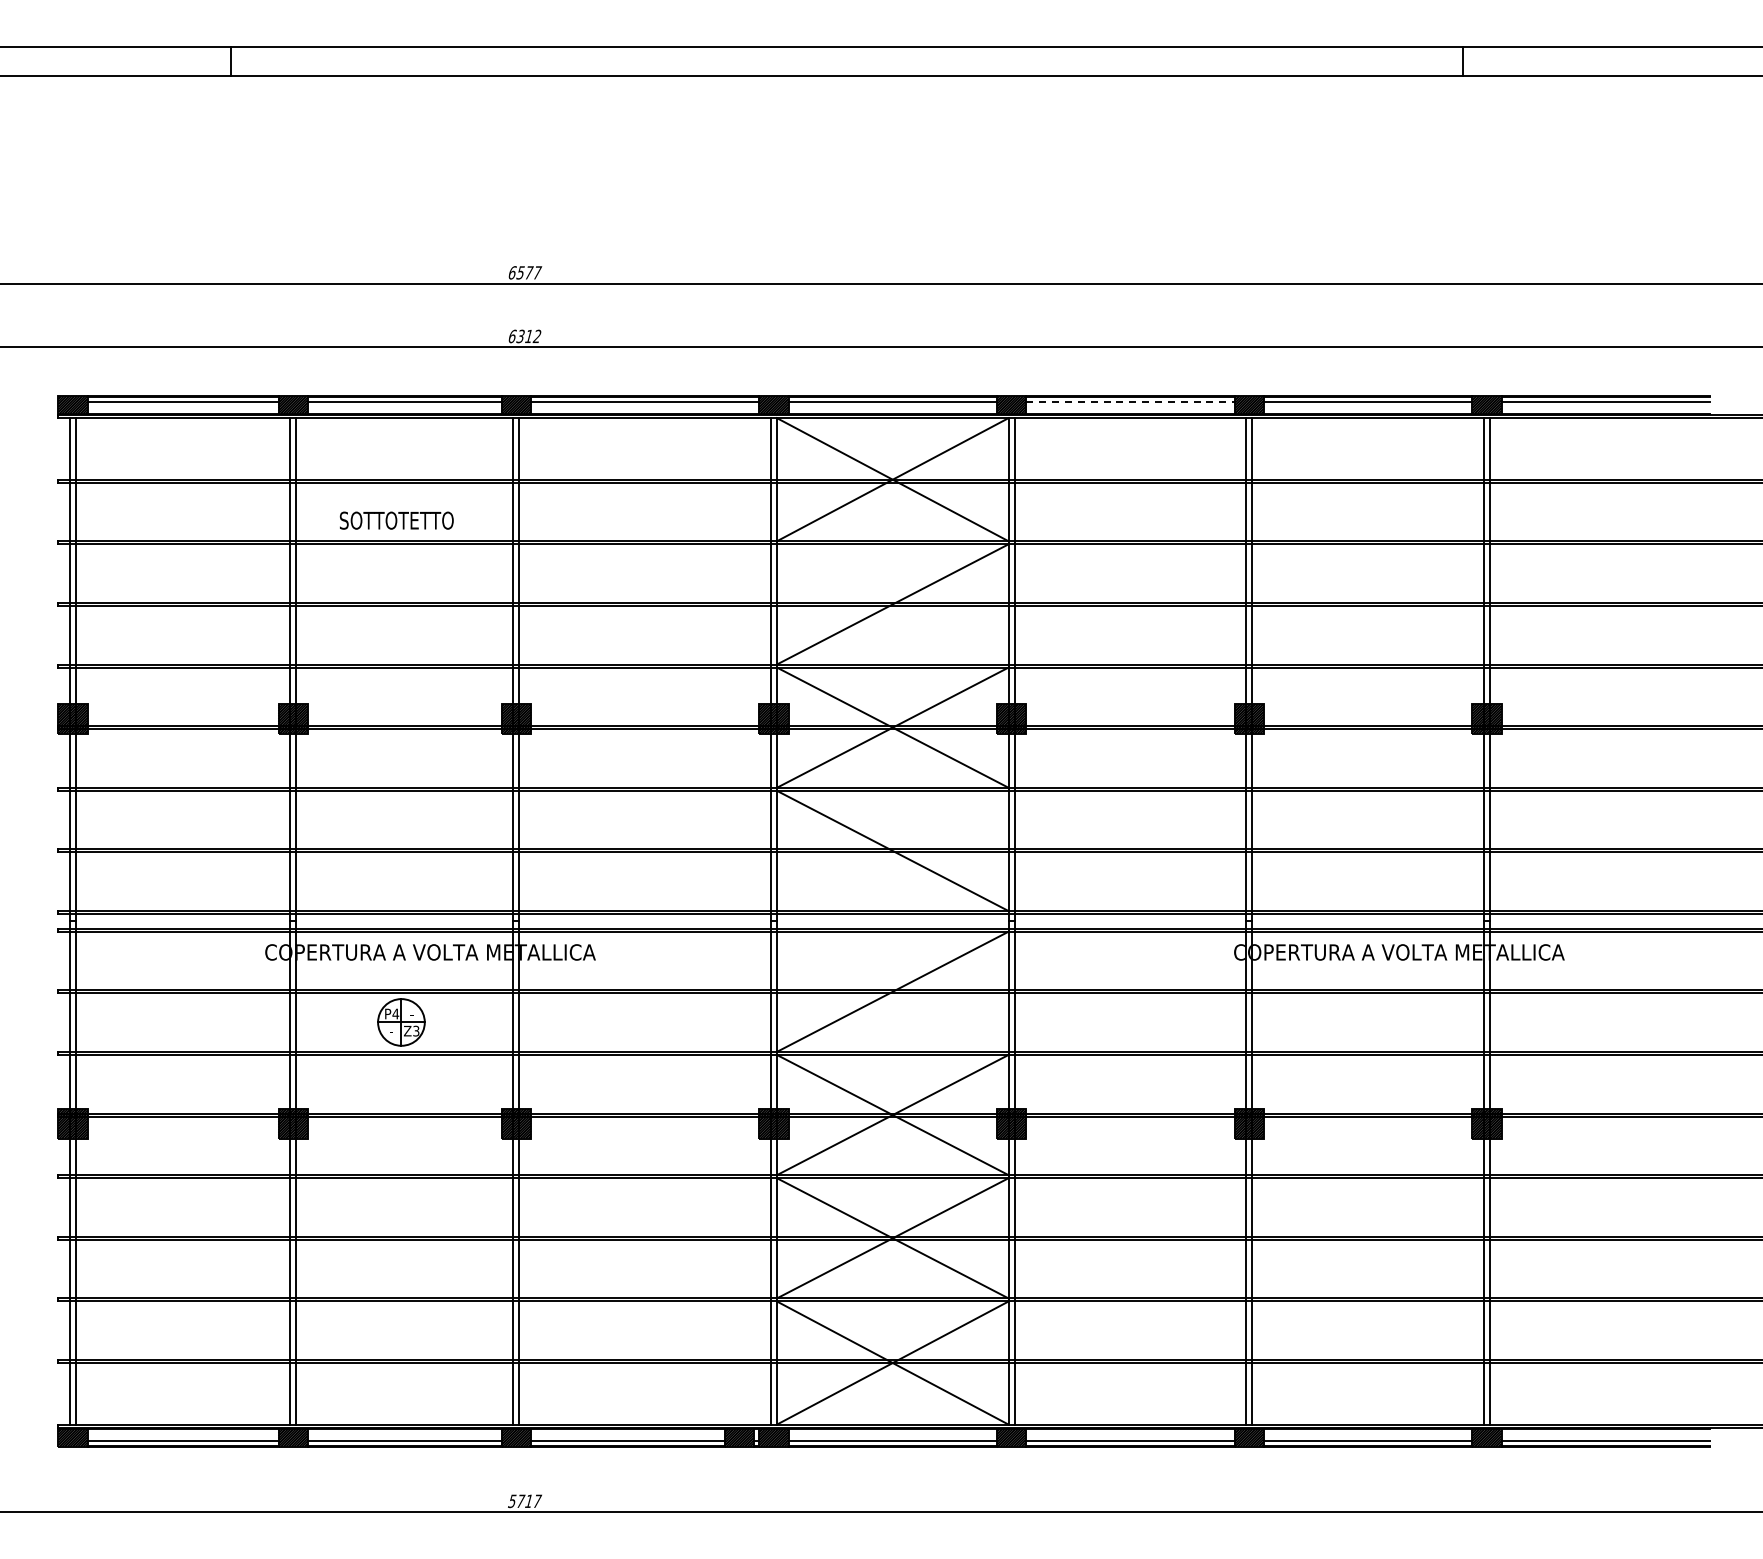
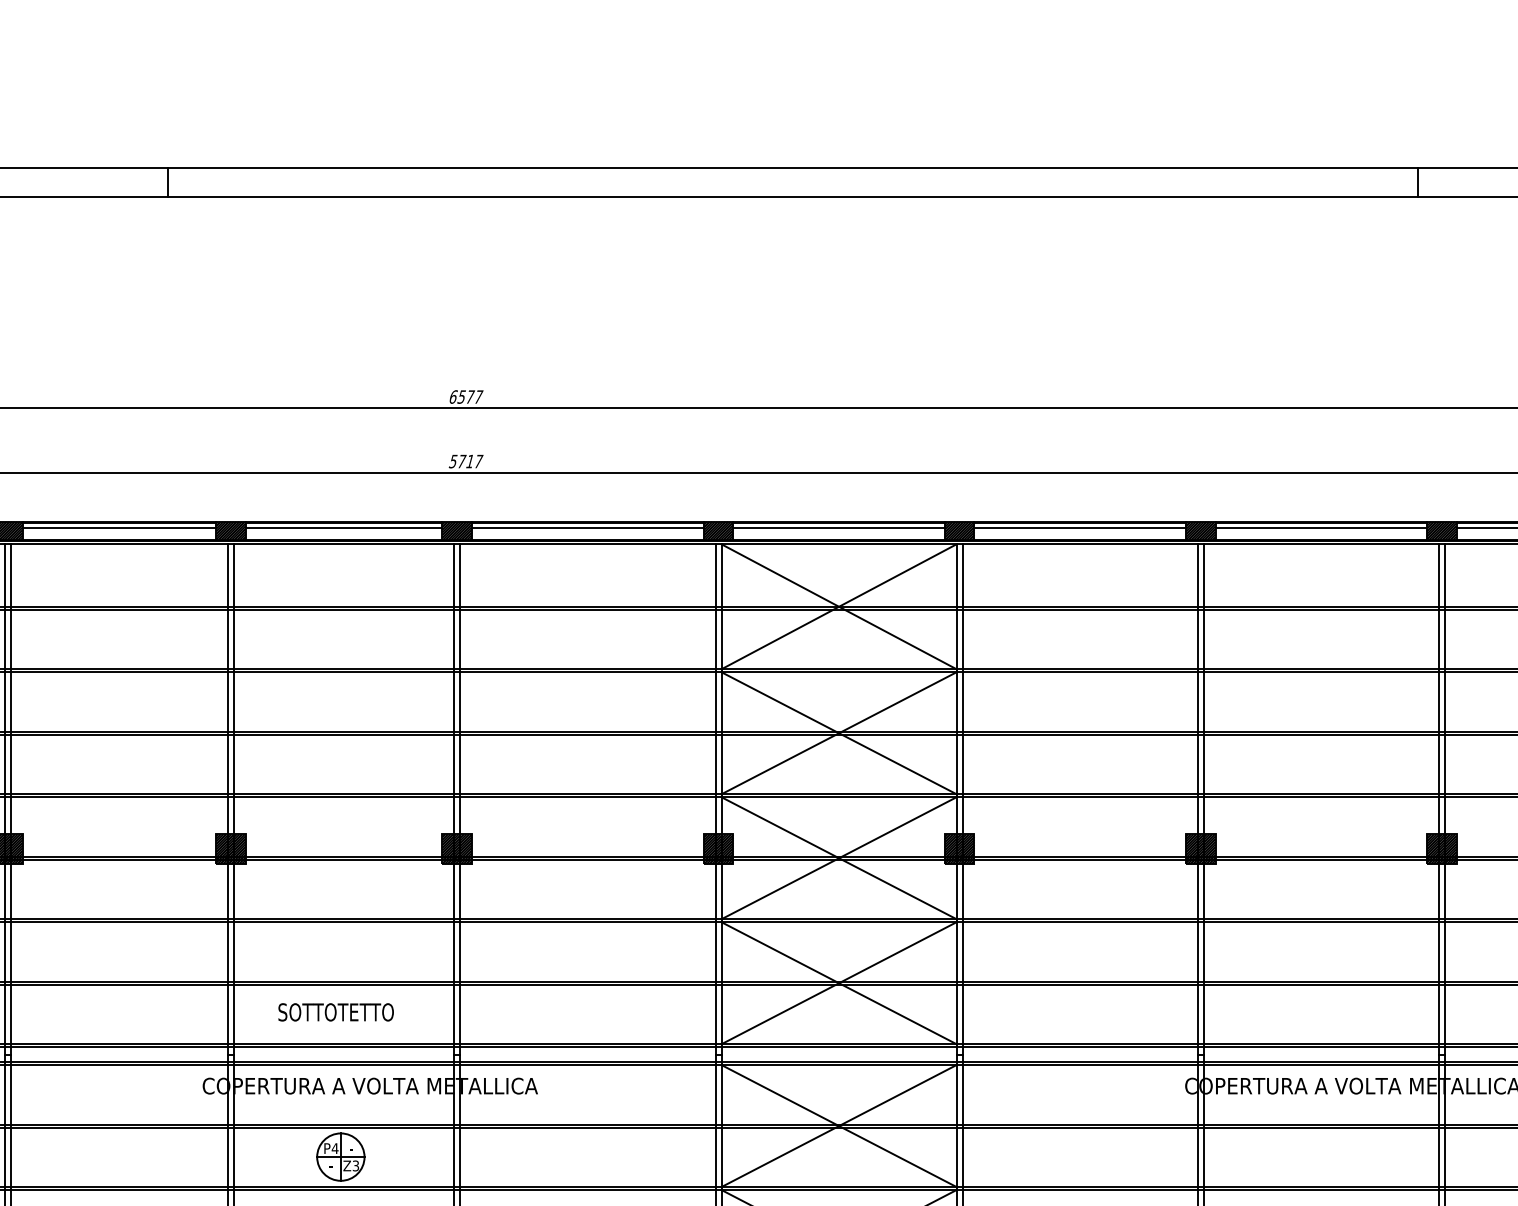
text: (525, 336) -> (466, 461), 6312 -> 5717
line: (1130, 401) -> (1080, 527), dashed -> solid
text: (396, 520) -> (335, 1012), moved
line: (892, 604) -> (838, 733), added
line: (892, 850) -> (838, 982), added
line: (892, 991) -> (838, 1125), added

